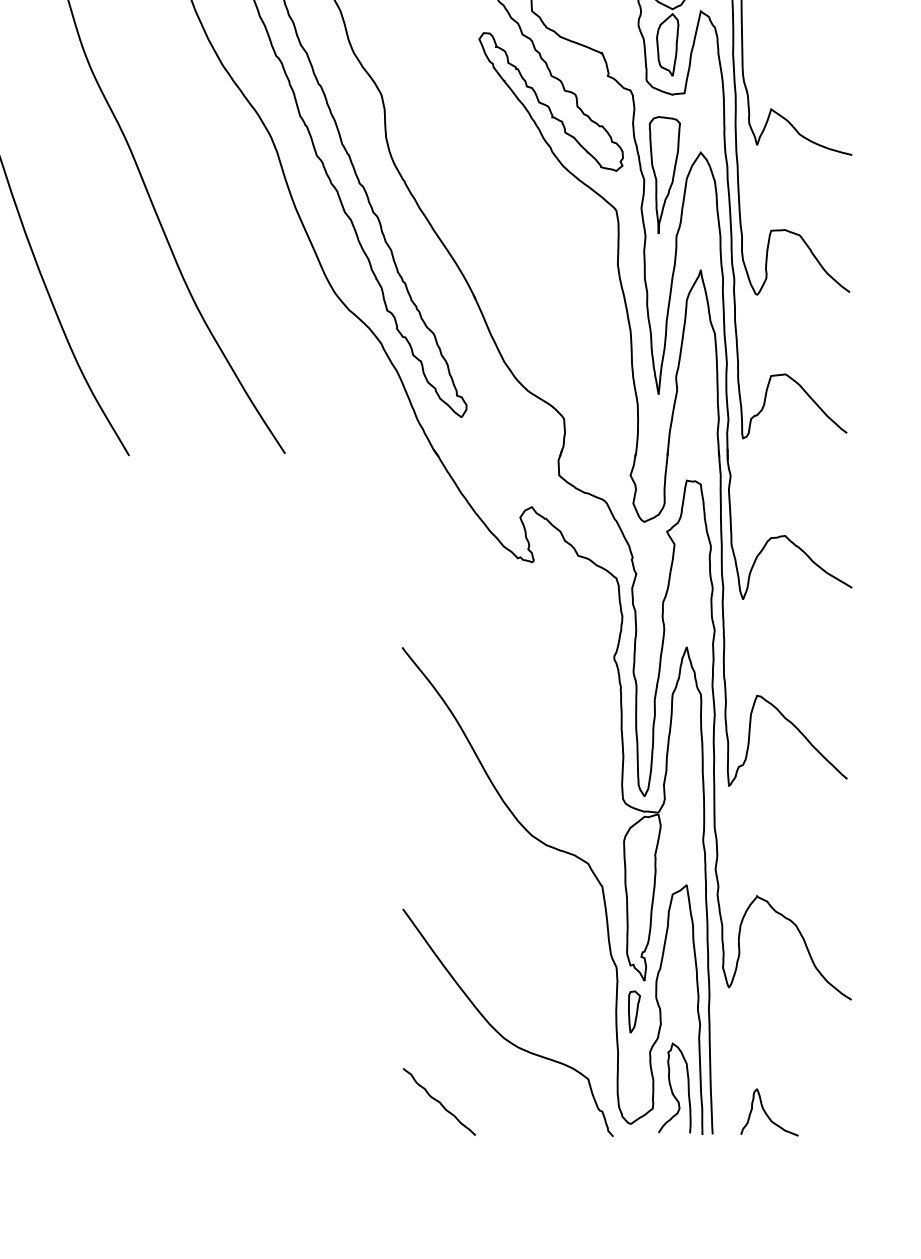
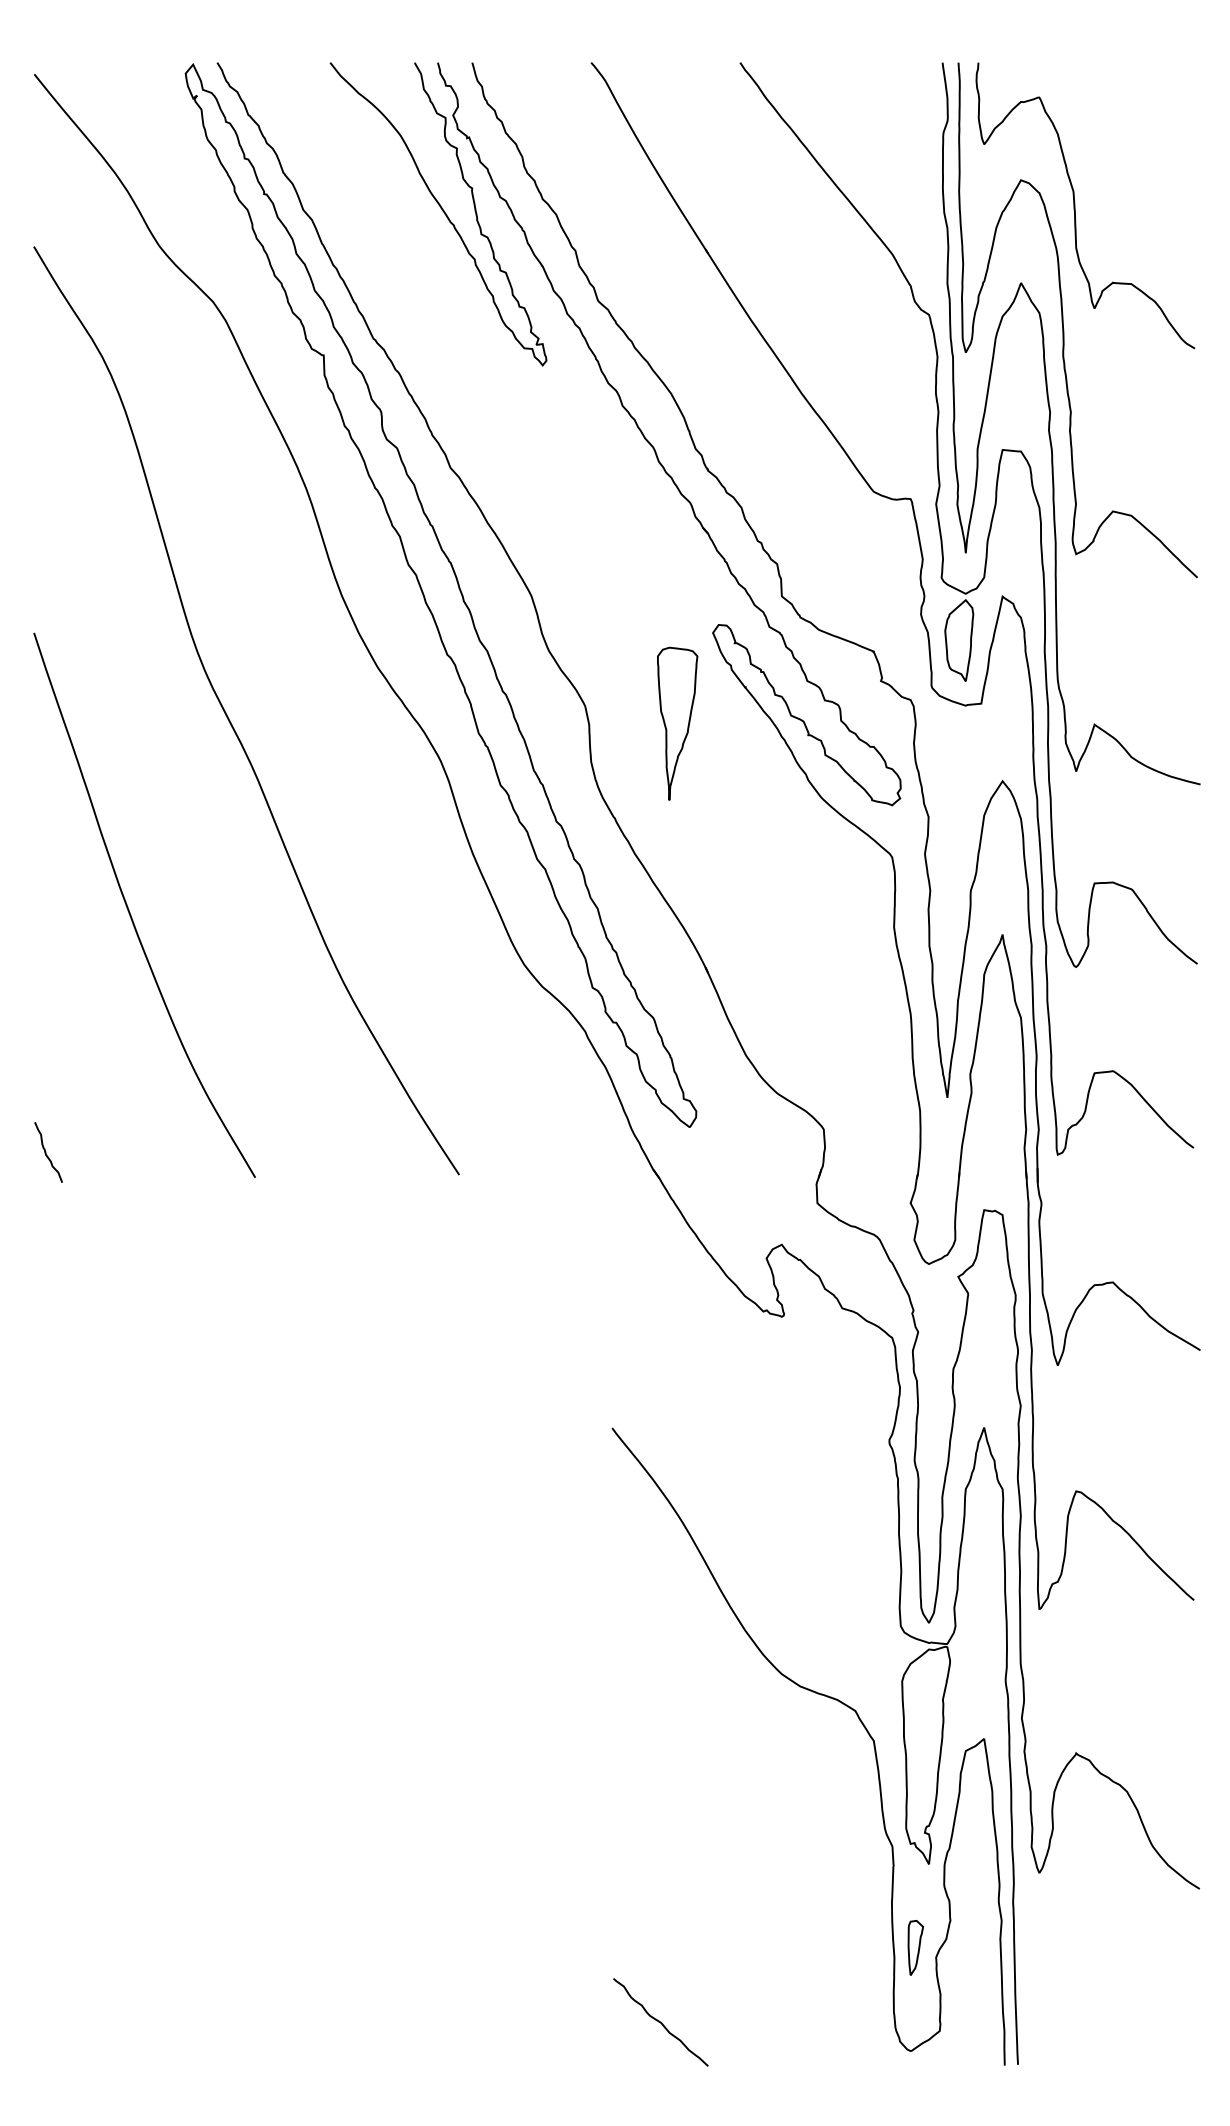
part: (664, 174) -> (677, 723), moved
part: (634, 1011) -> (915, 1947), moved
curve: (498, 1031) -> (737, 1930), removed
curve: (672, 1089) -> (965, 2006), removed
curve: (766, 1112) -> (1088, 2036), removed

